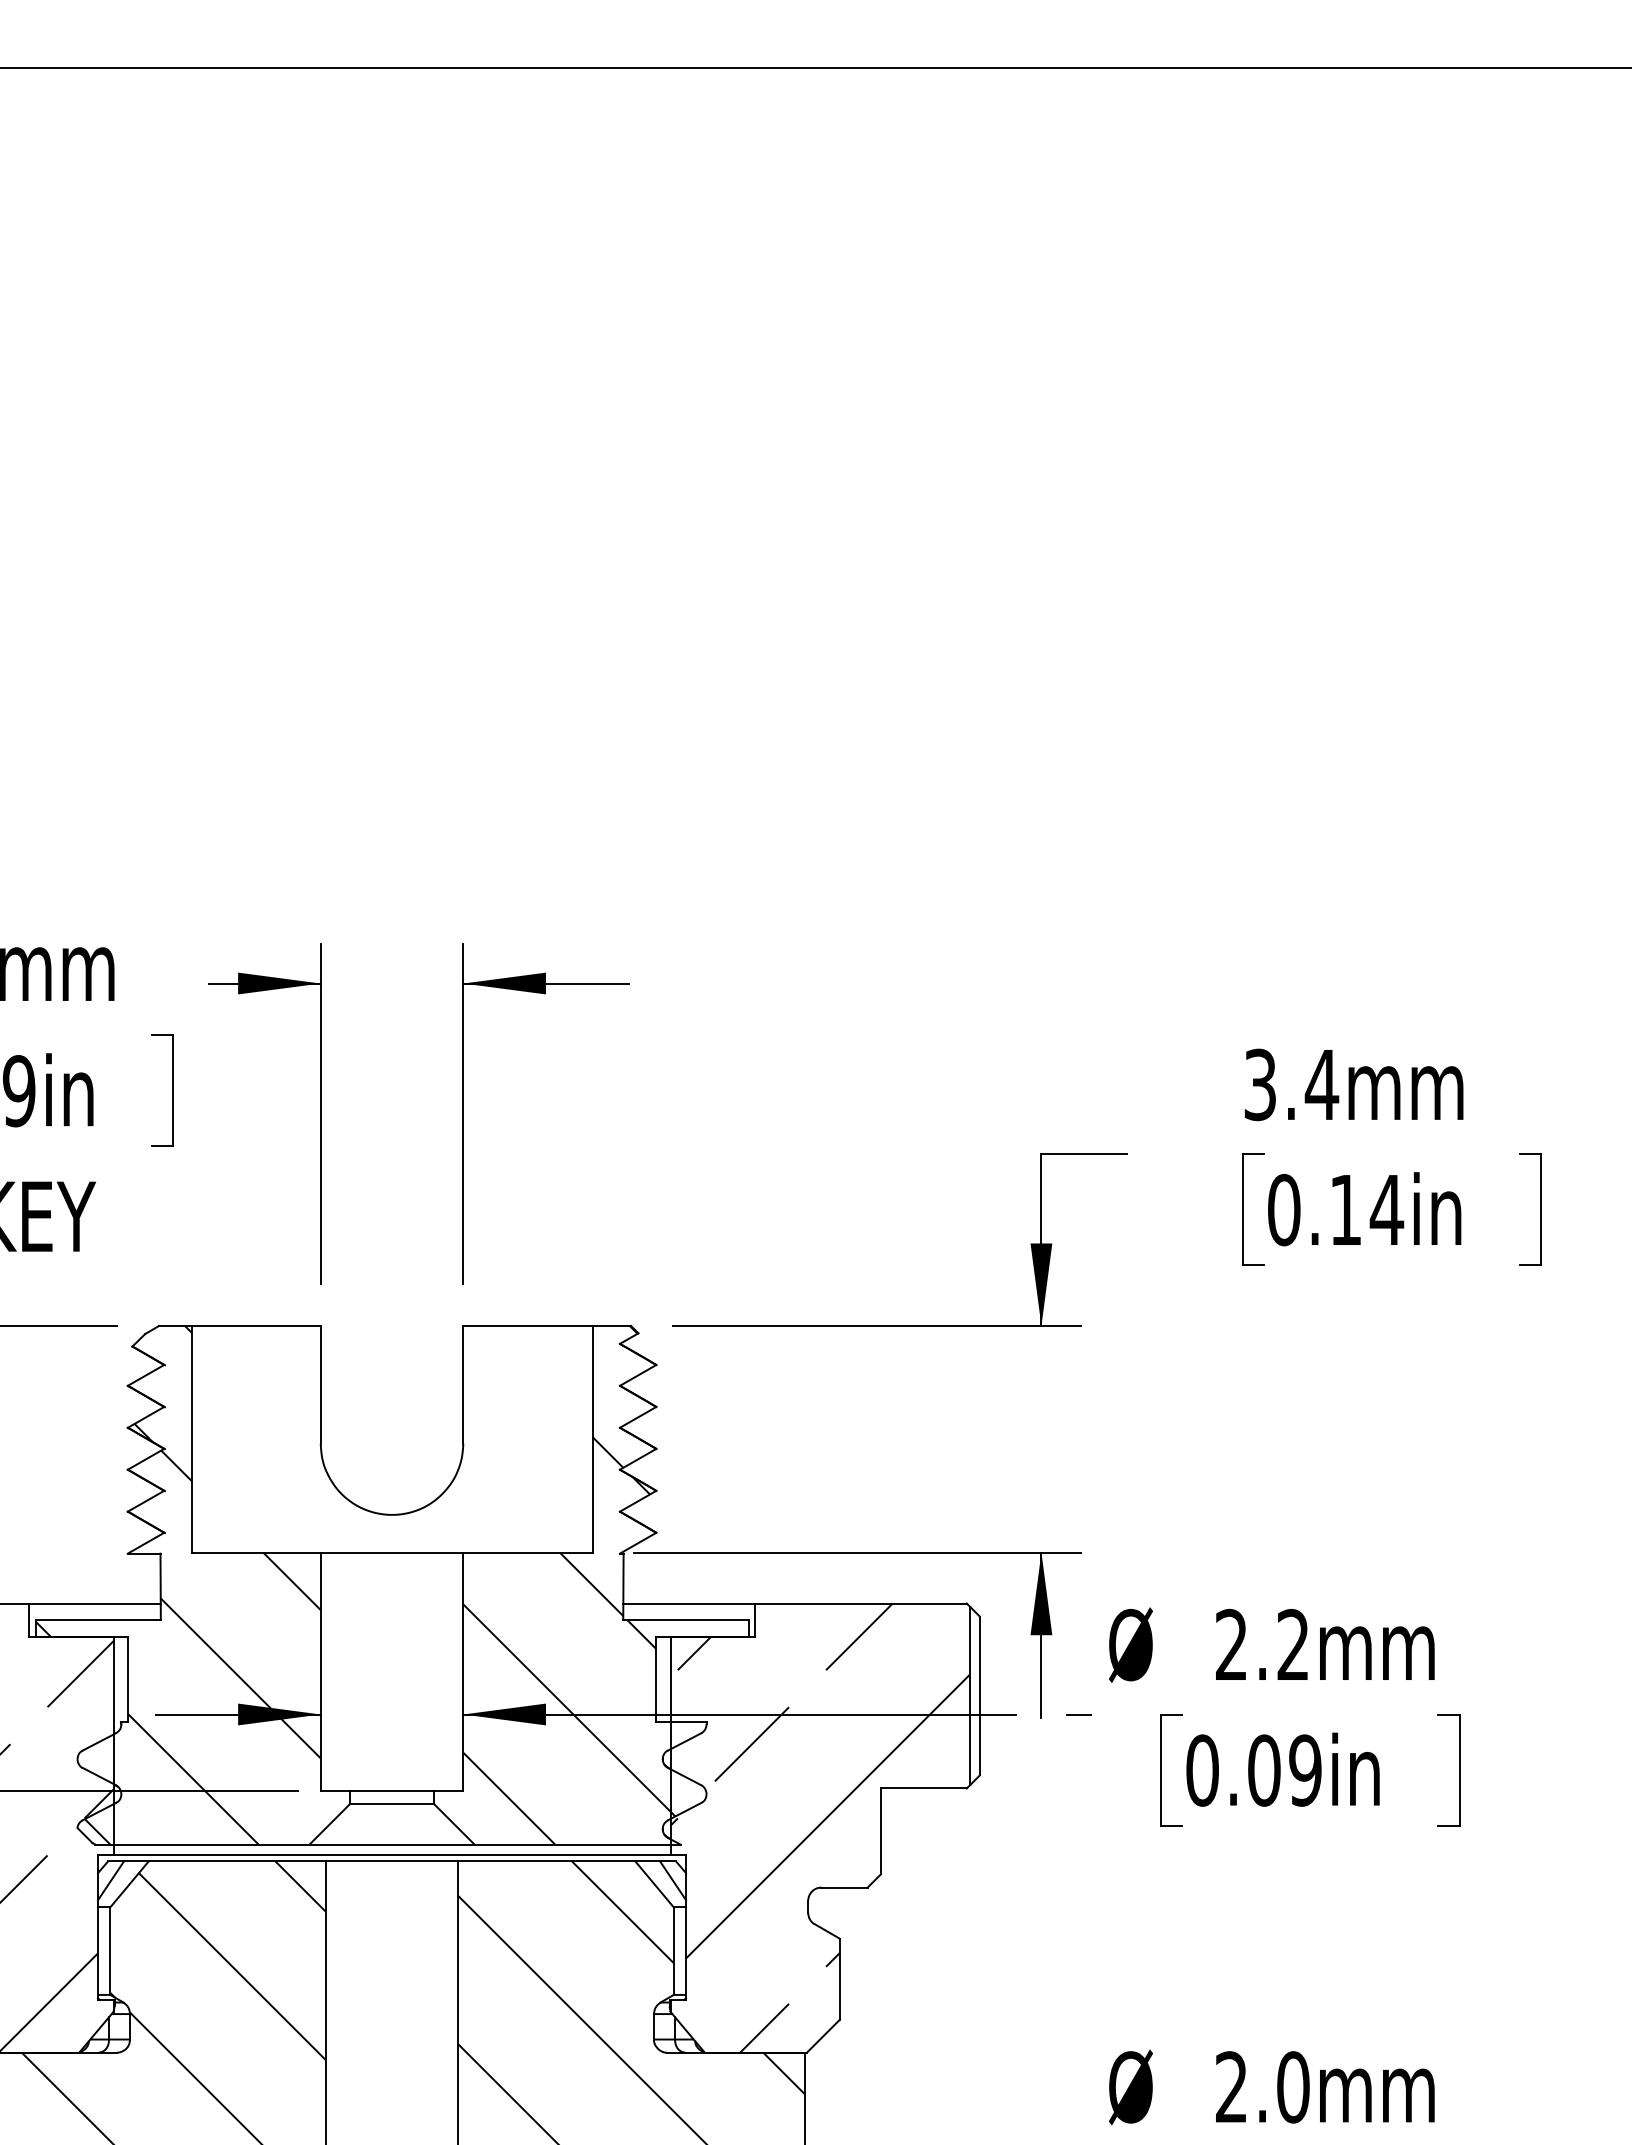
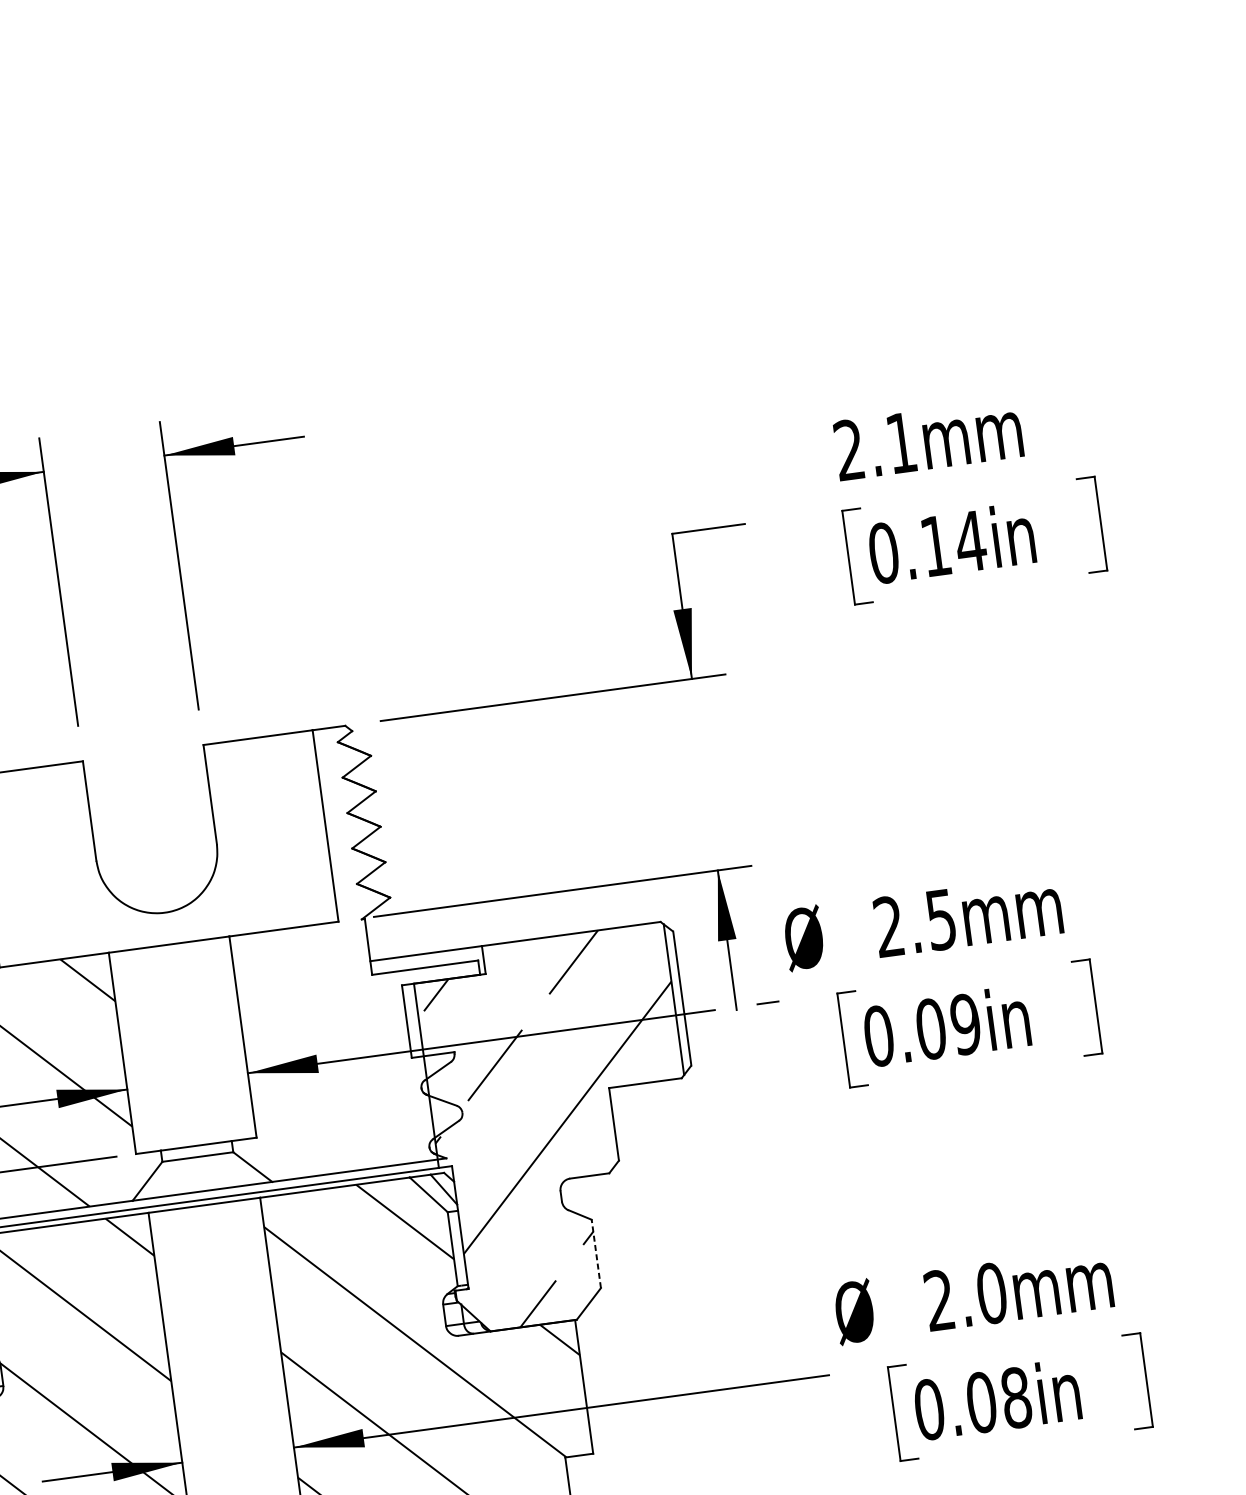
text: (1291, 1084) -> (875, 446), 3.4mm -> 2.1mm
hatch: (569, 1585) -> (322, 952), removed
text: (1292, 1644) -> (940, 919), 2.2mm -> 2.5mm
line: (839, 1978) -> (595, 1253), solid -> dashed

